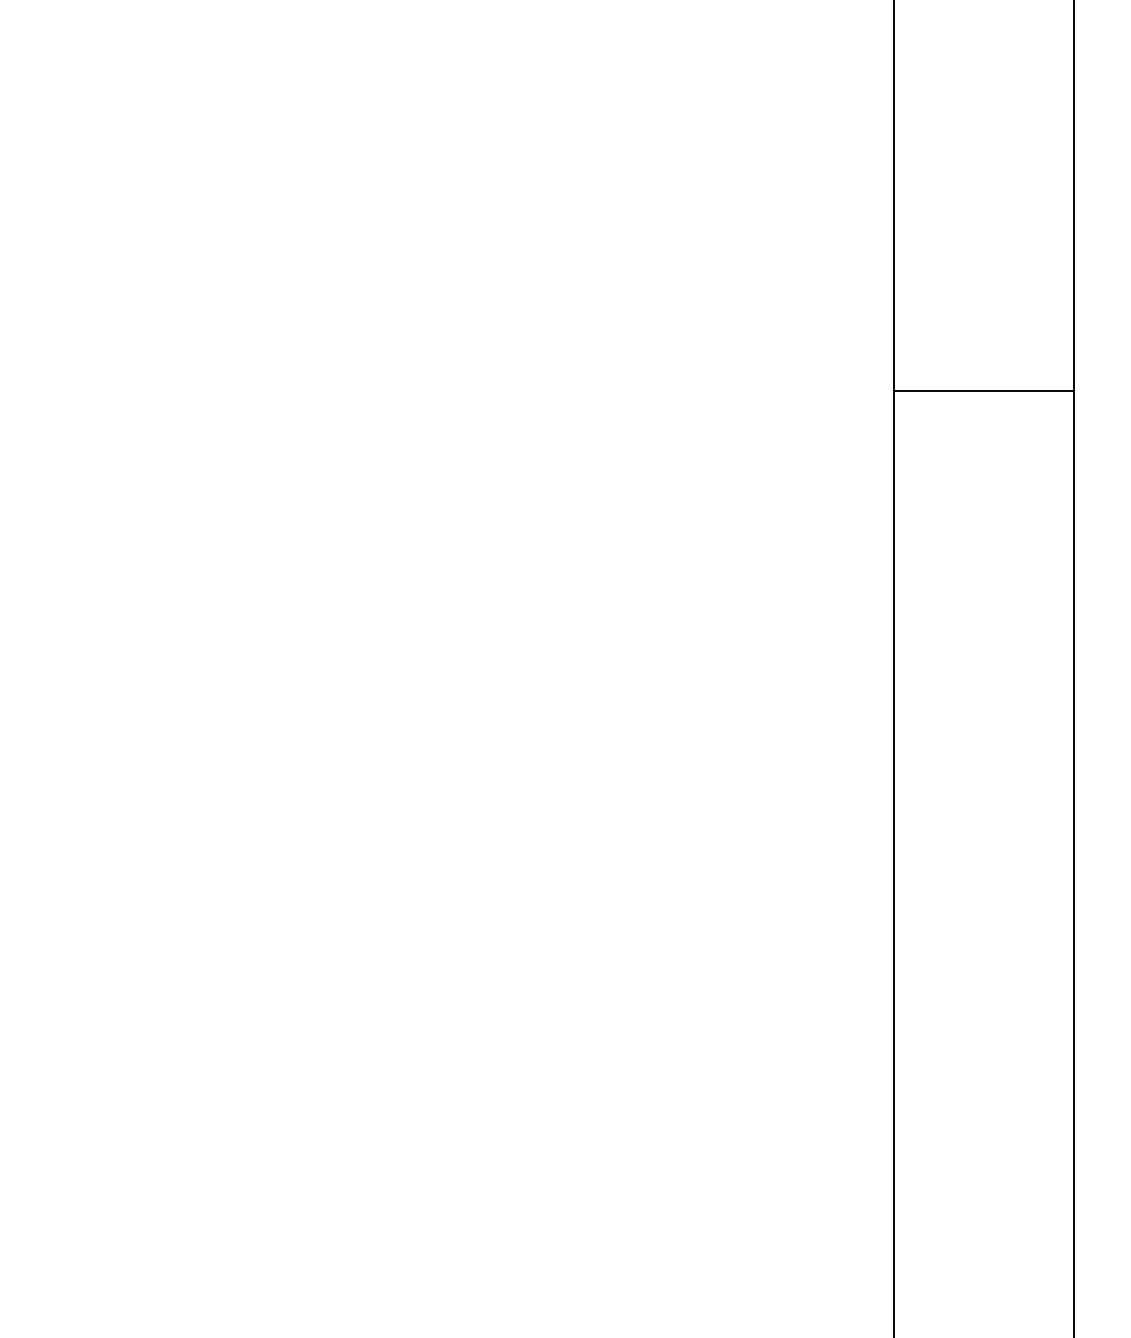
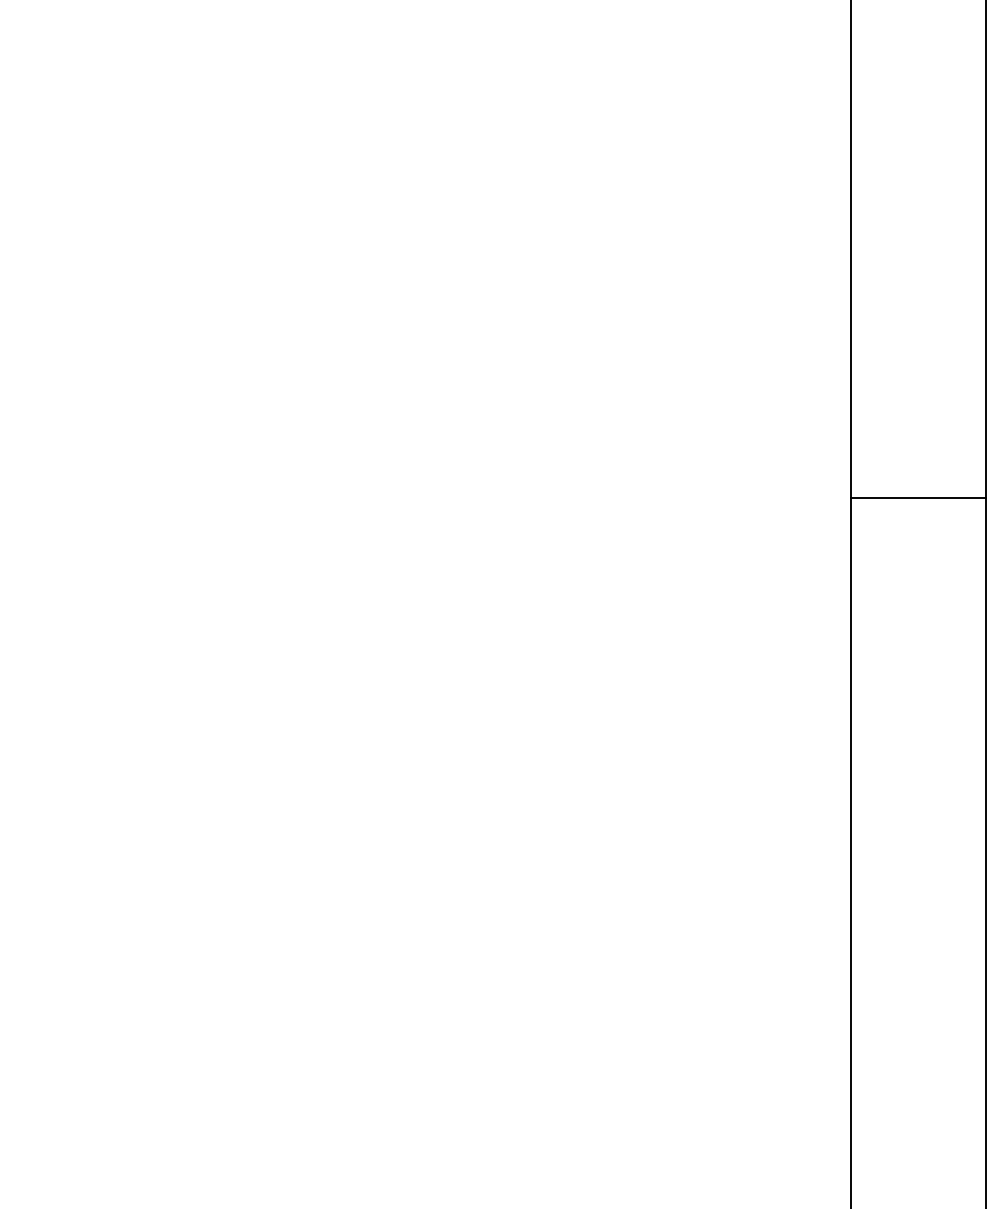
line: (984, 391) -> (918, 498), moved

